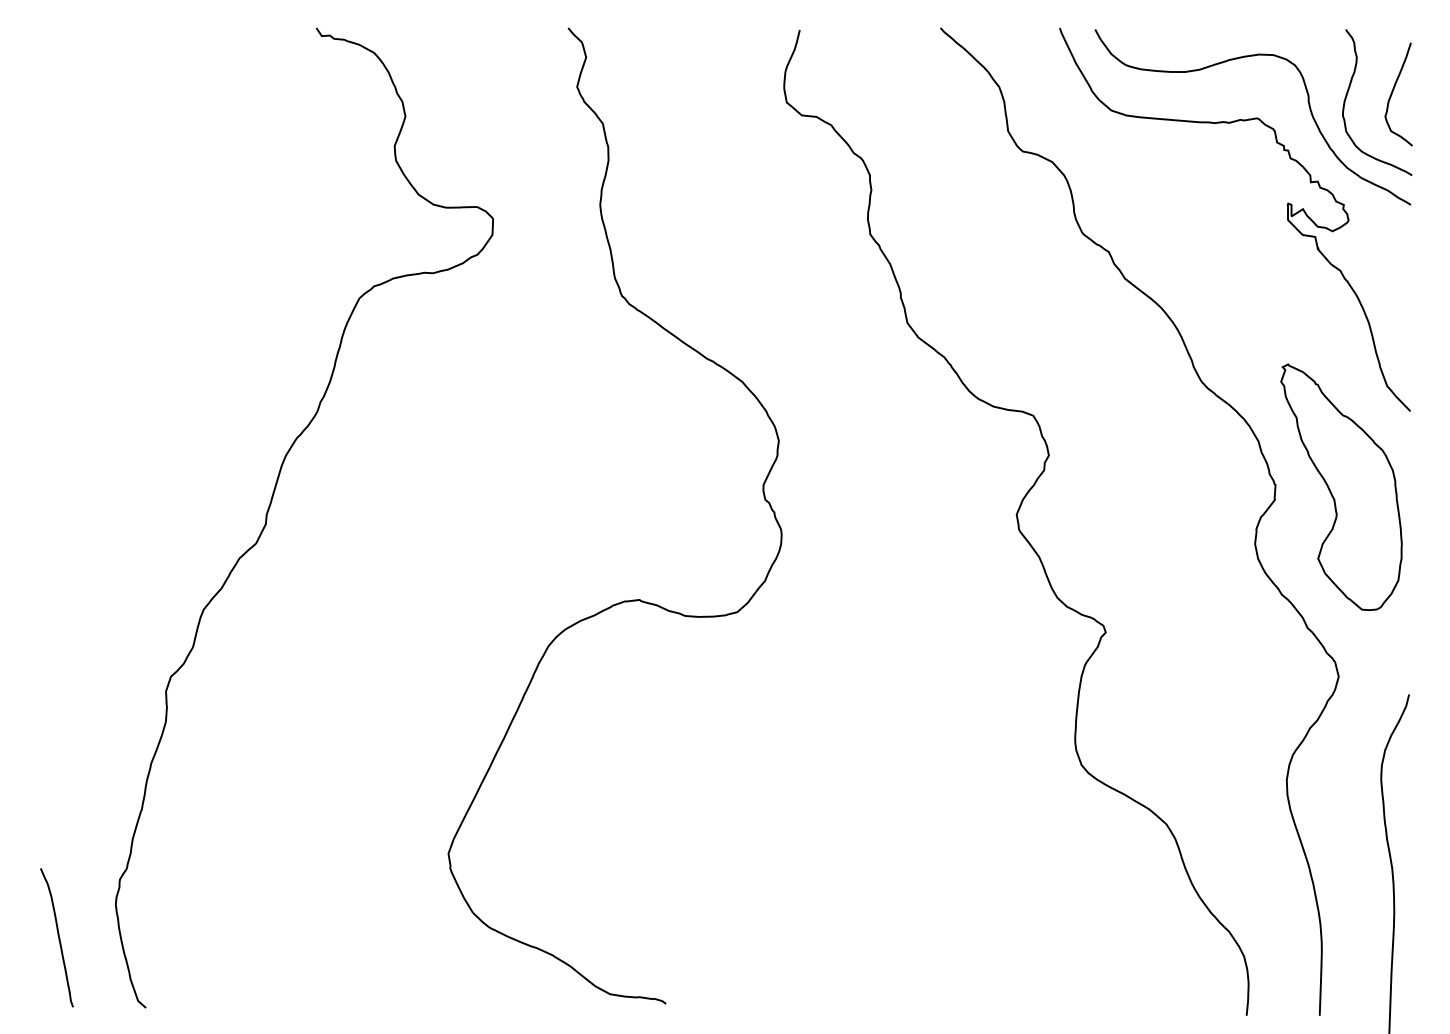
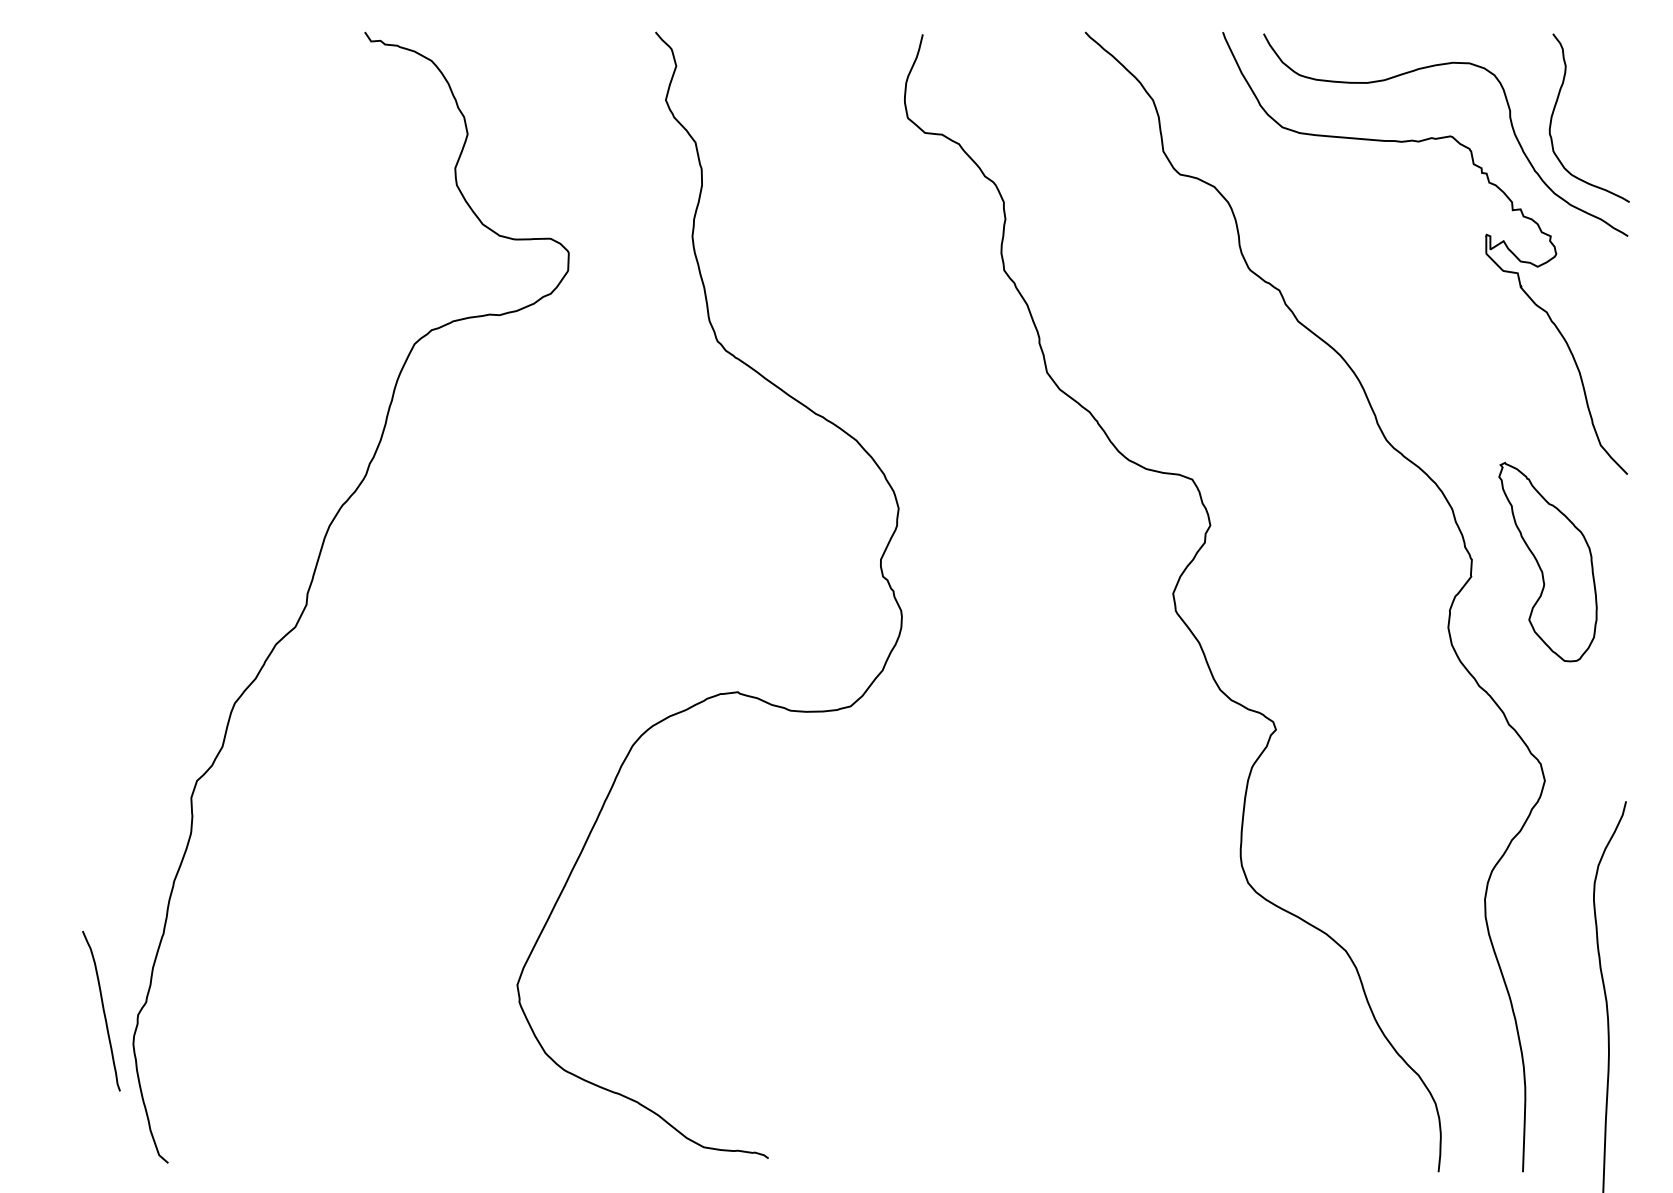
curve: (1392, 93) -> (1607, 107), removed
part: (1341, 486) -> (1547, 561), size x0.7
curve: (57, 937) -> (102, 1010), moved

